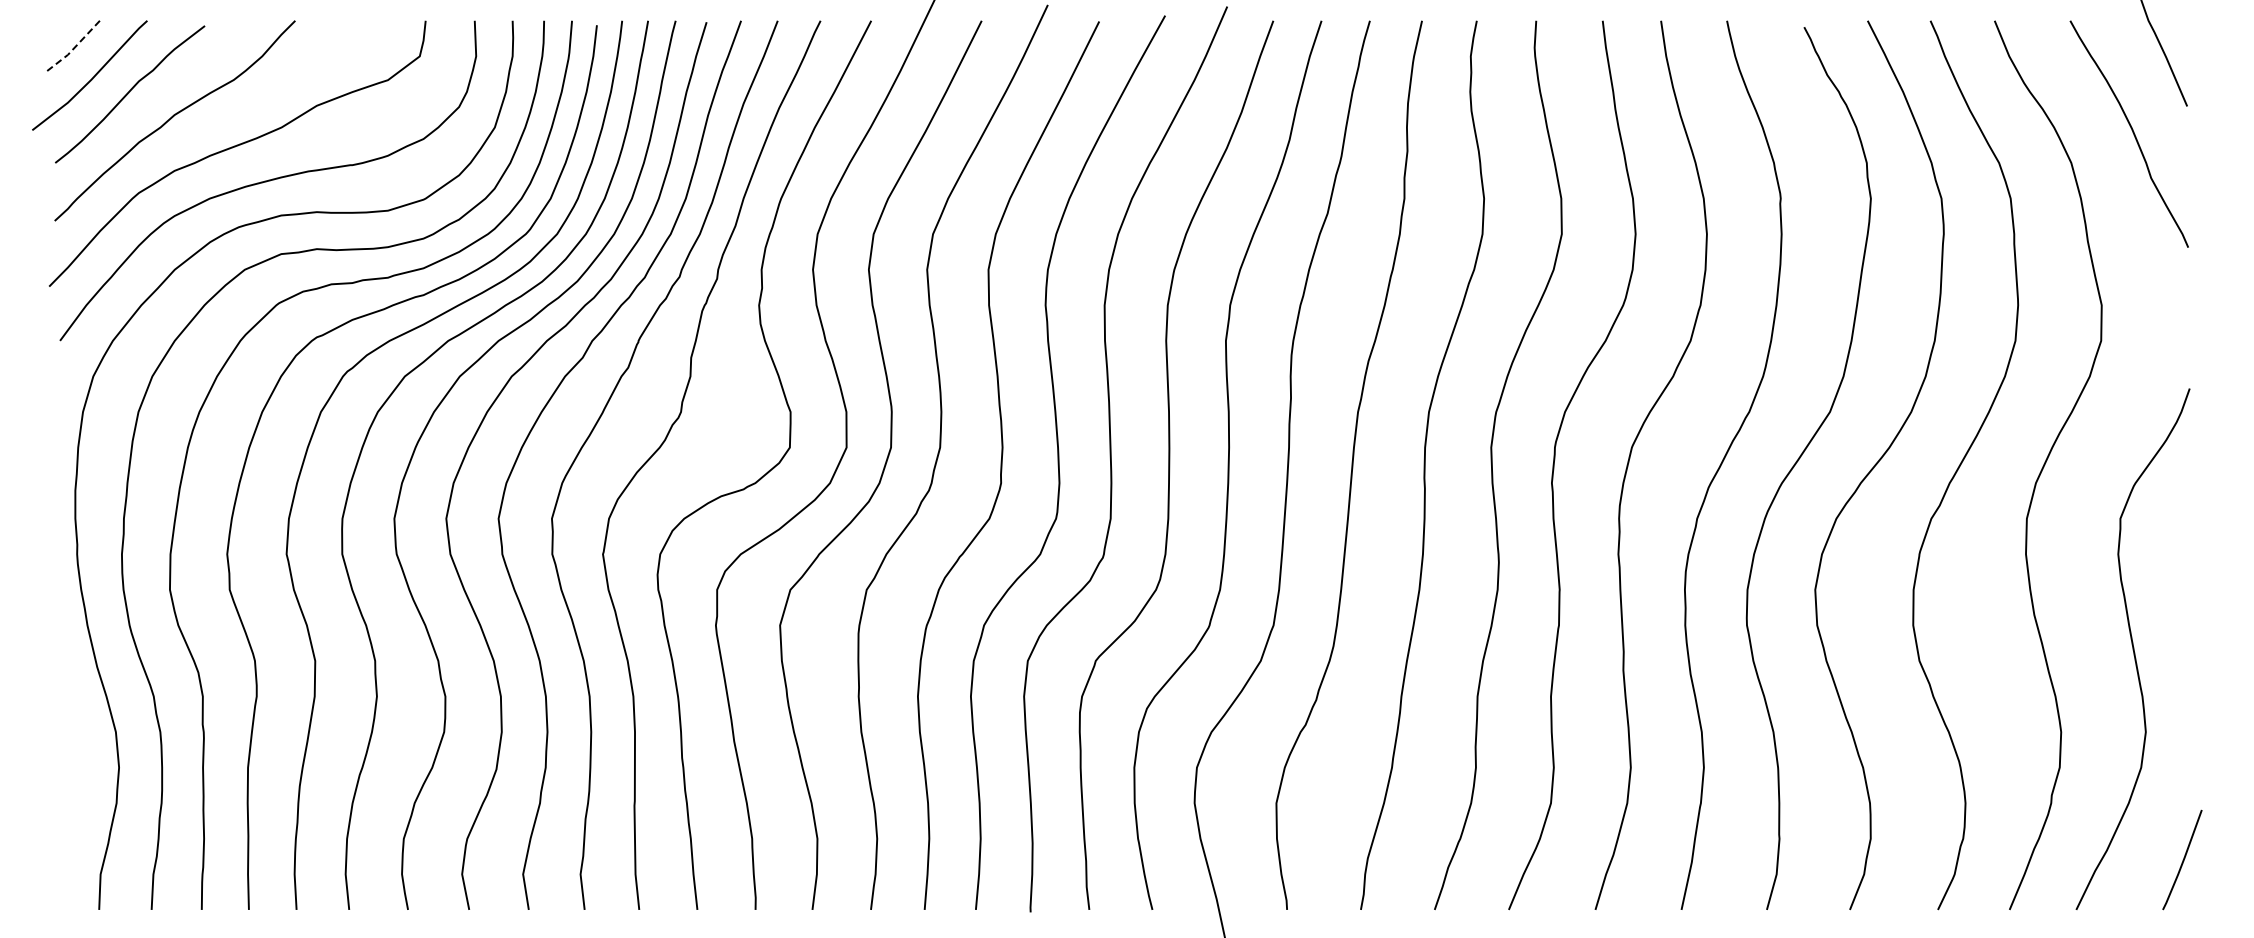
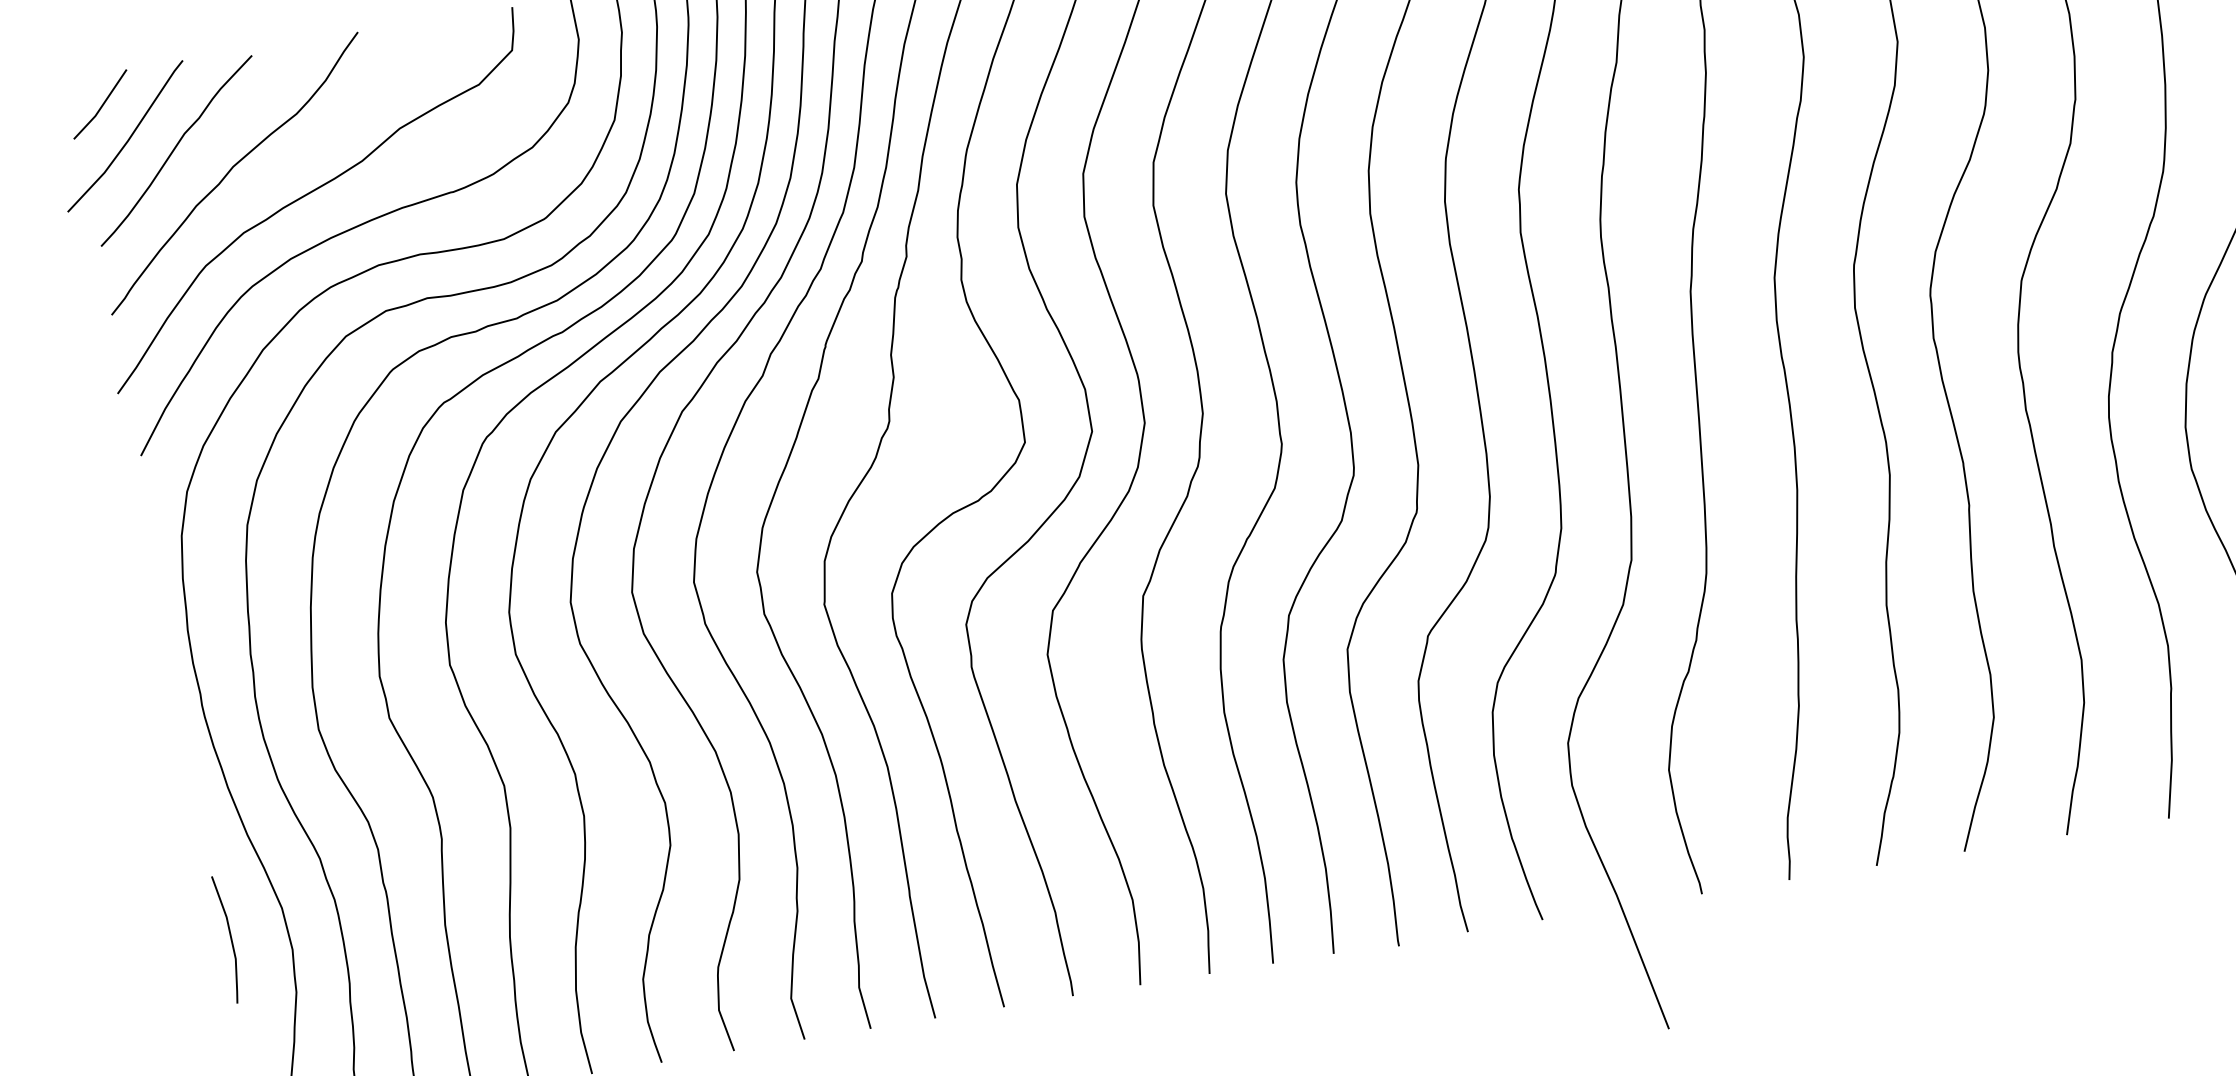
line: (74, 48) -> (101, 107), dashed -> solid
line: (69, 750) -> (230, 938), added

